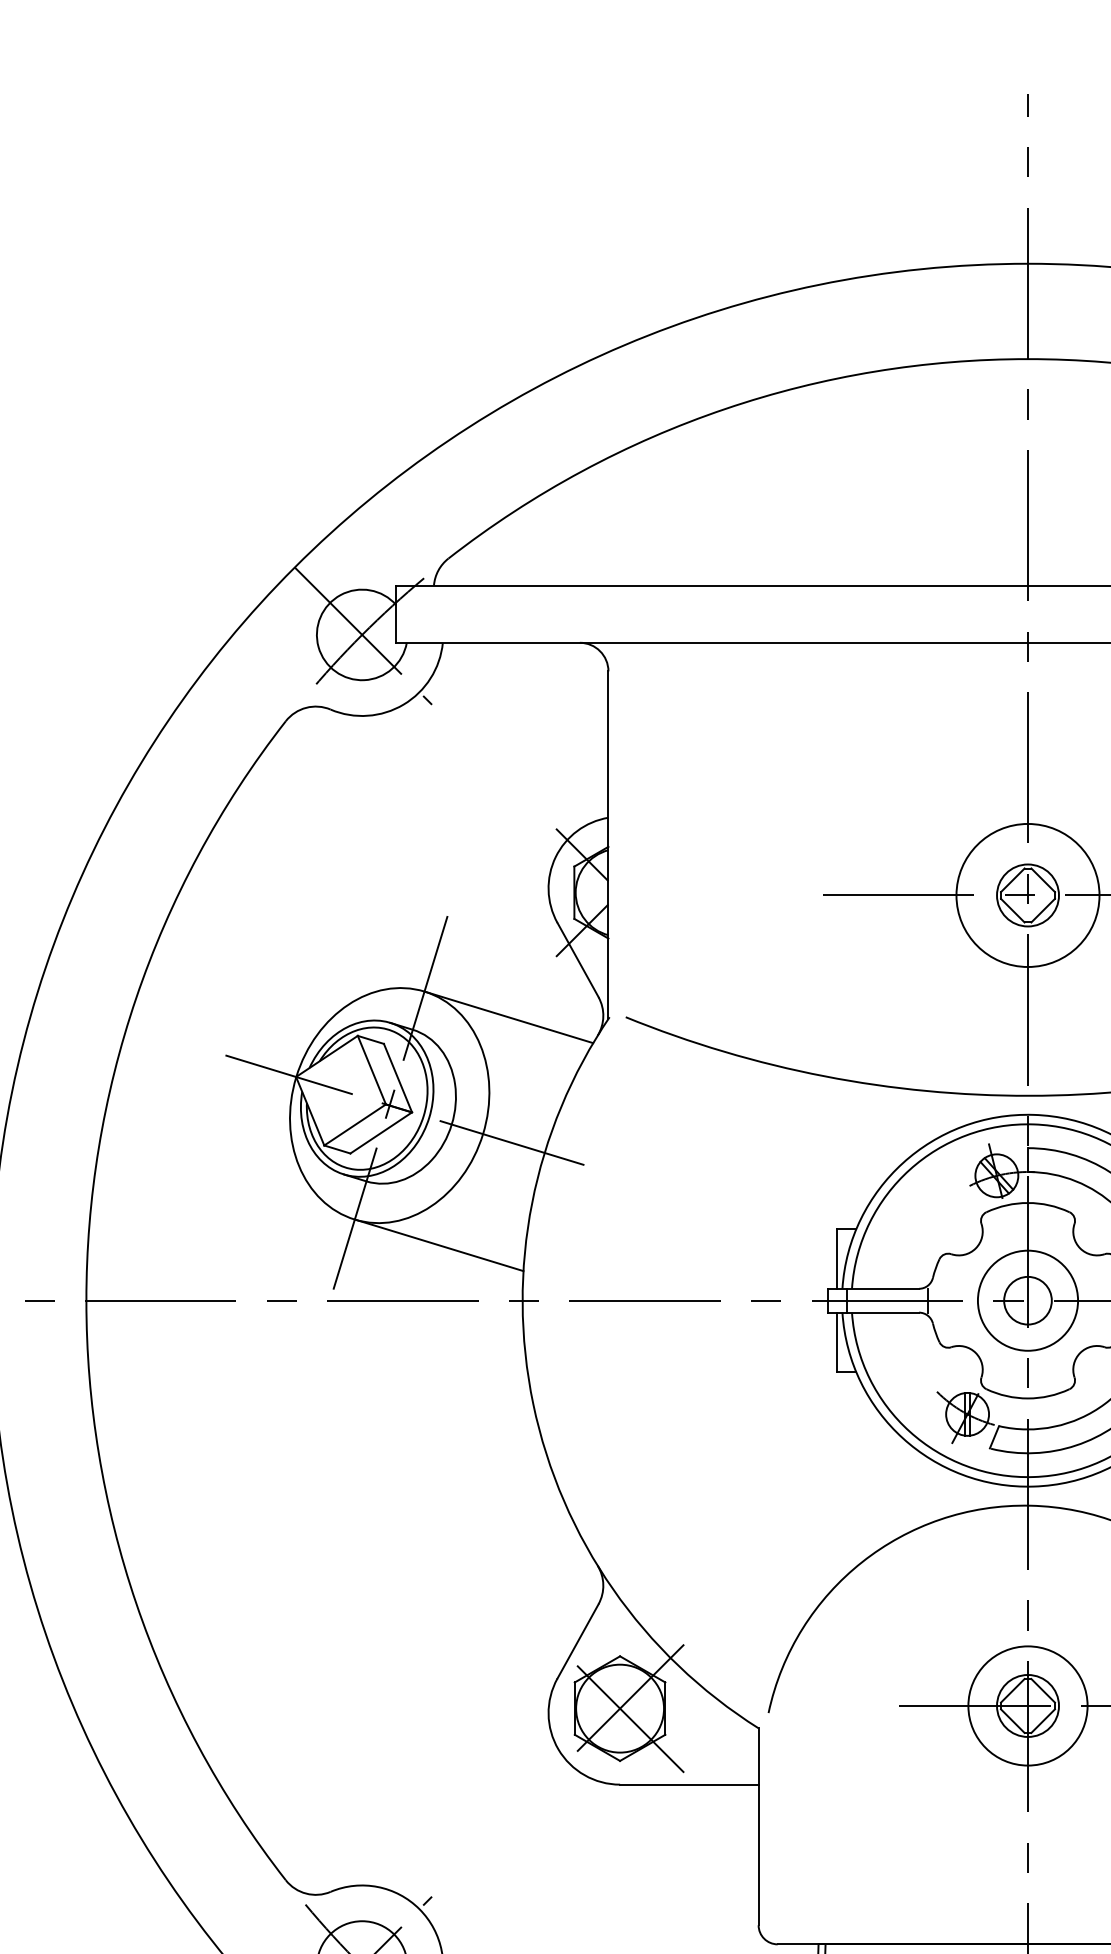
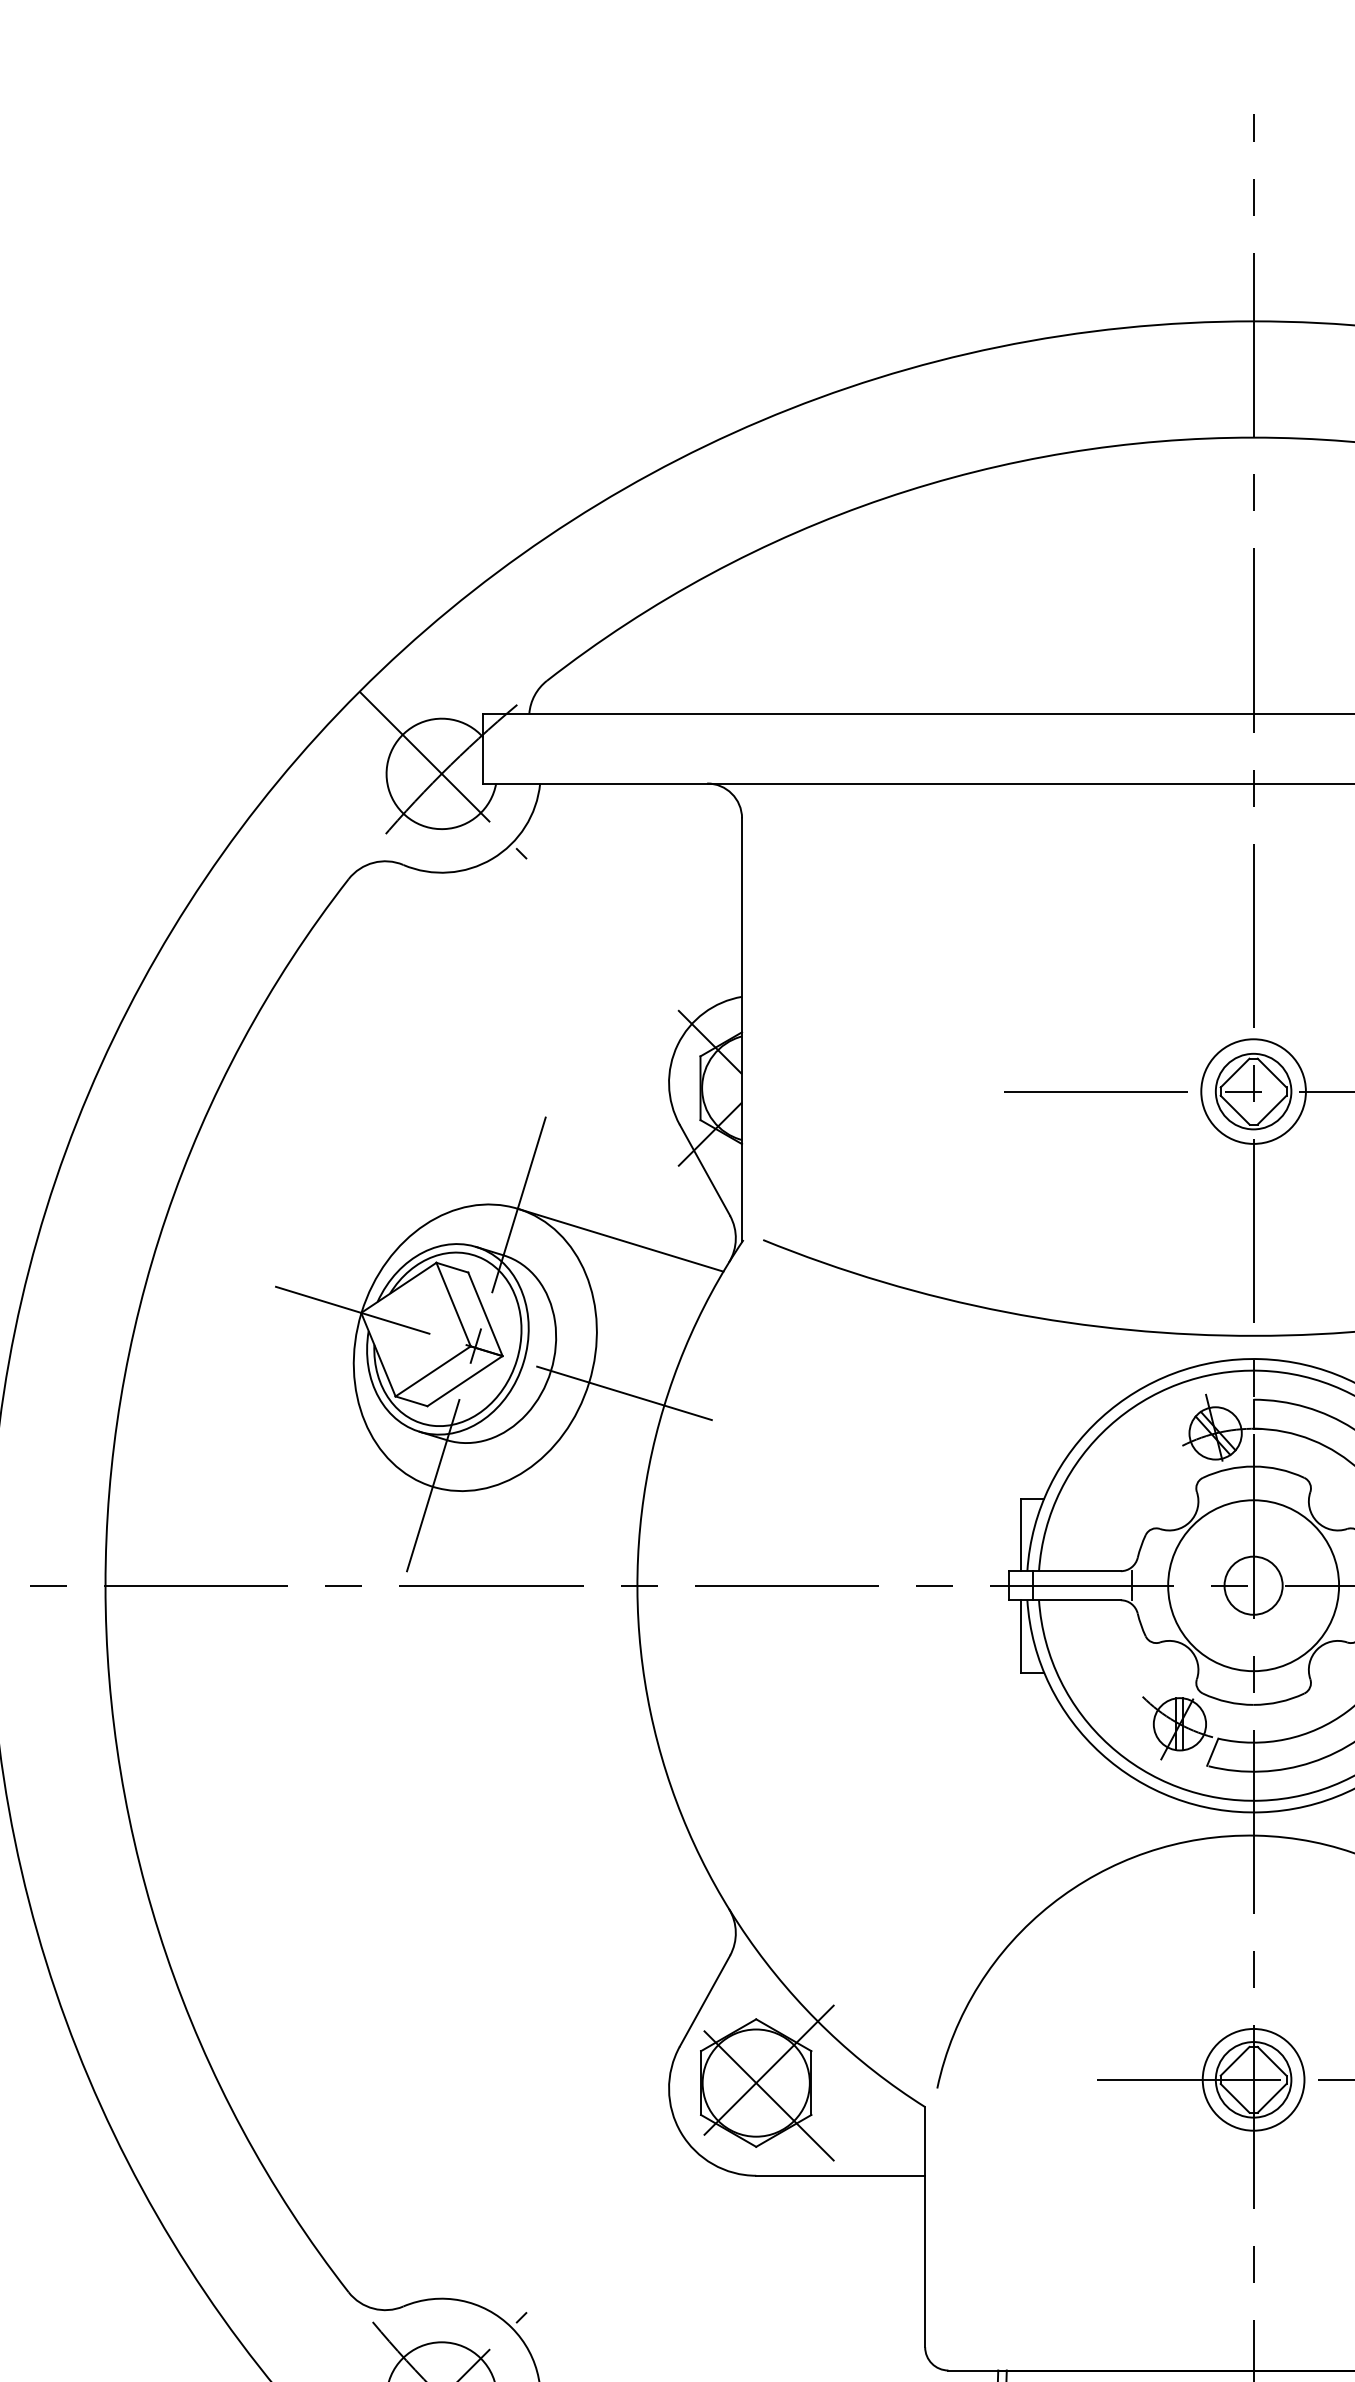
circle: (1027, 895) -> (1253, 1091), size x0.6
line: (438, 1245) -> (534, 1518), removed
circle: (1027, 1300) -> (1253, 1585), size x1.4
circle: (1027, 1705) -> (1253, 2079), size x0.7

